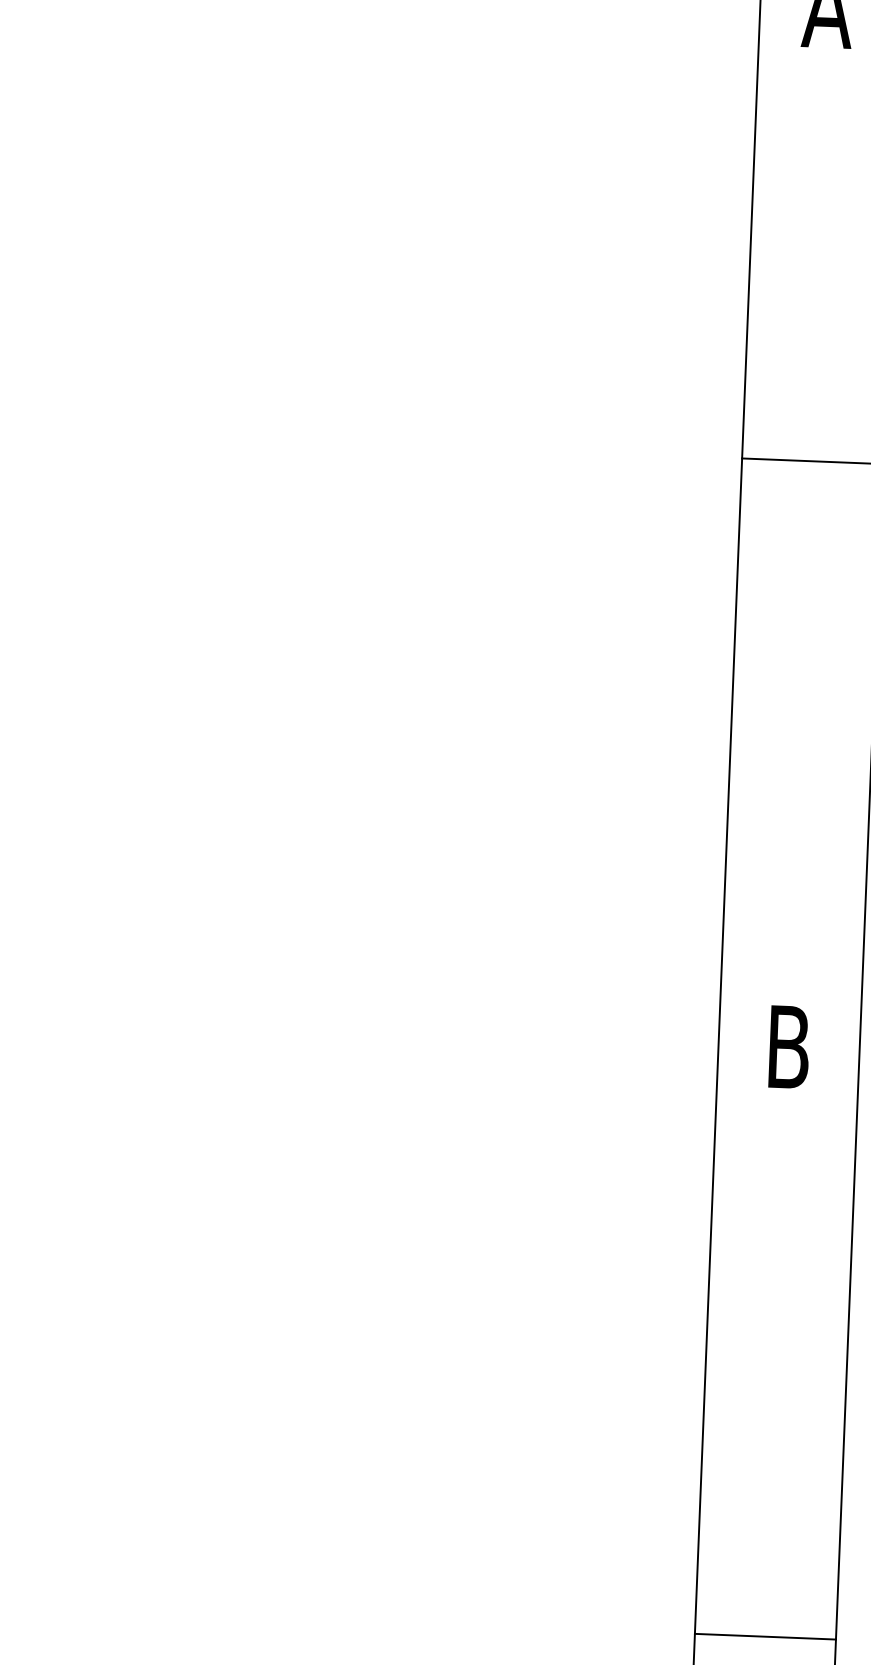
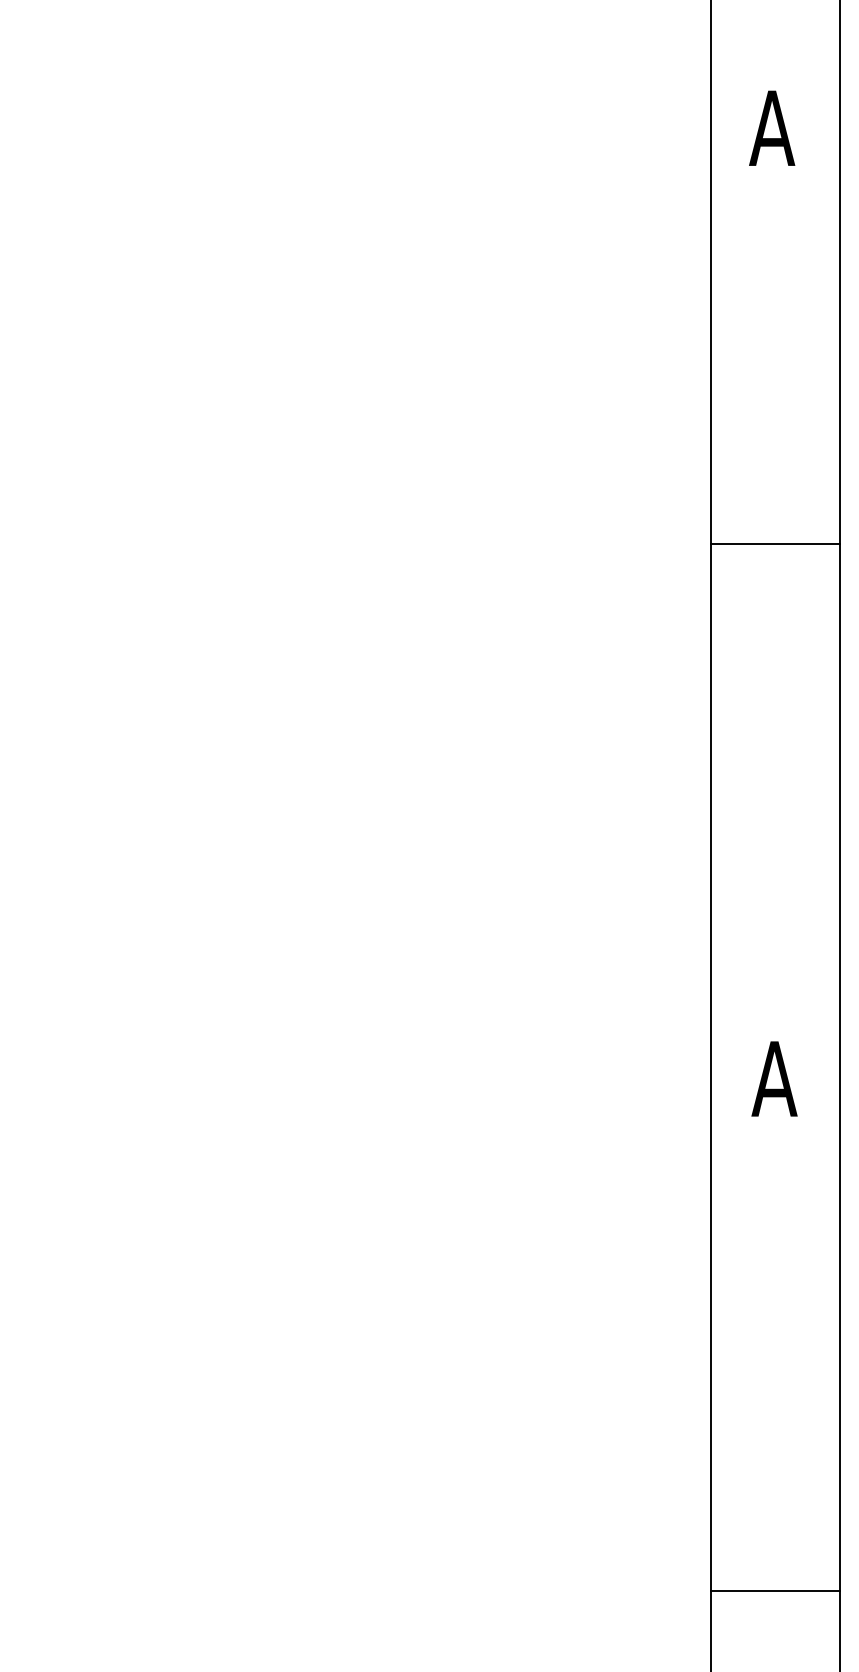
text: (788, 1046) -> (774, 1078), B -> A
line: (764, 1636) -> (774, 1590), moved

